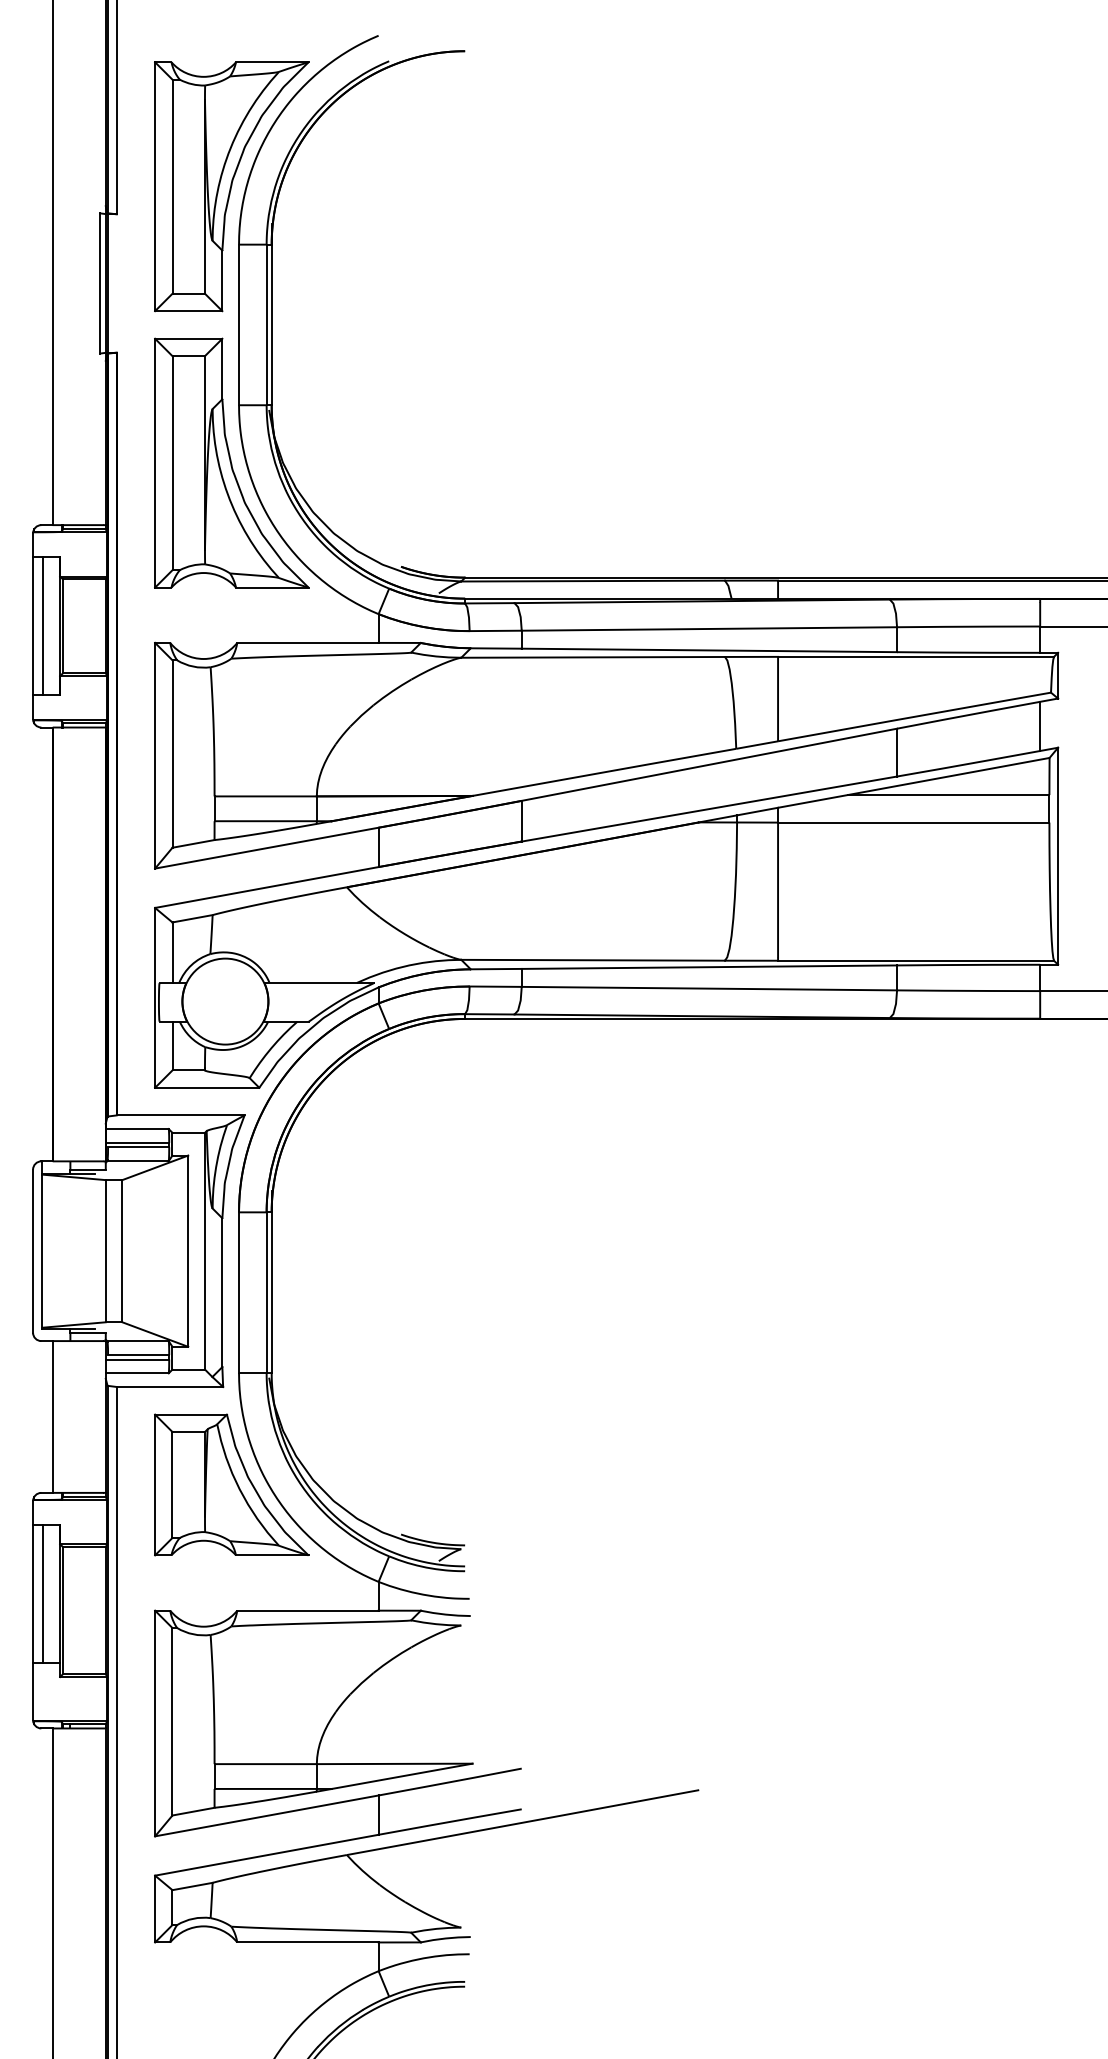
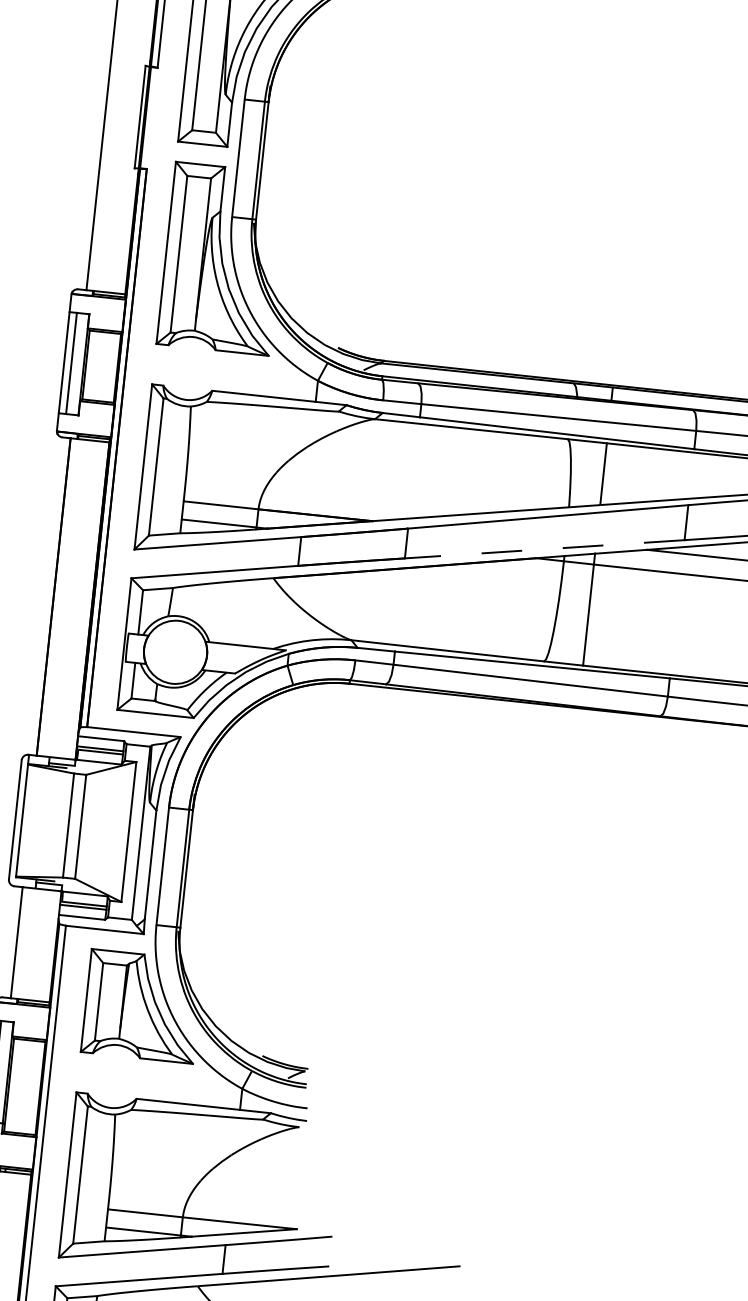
line: (708, 809) -> (544, 549), solid -> dashed

